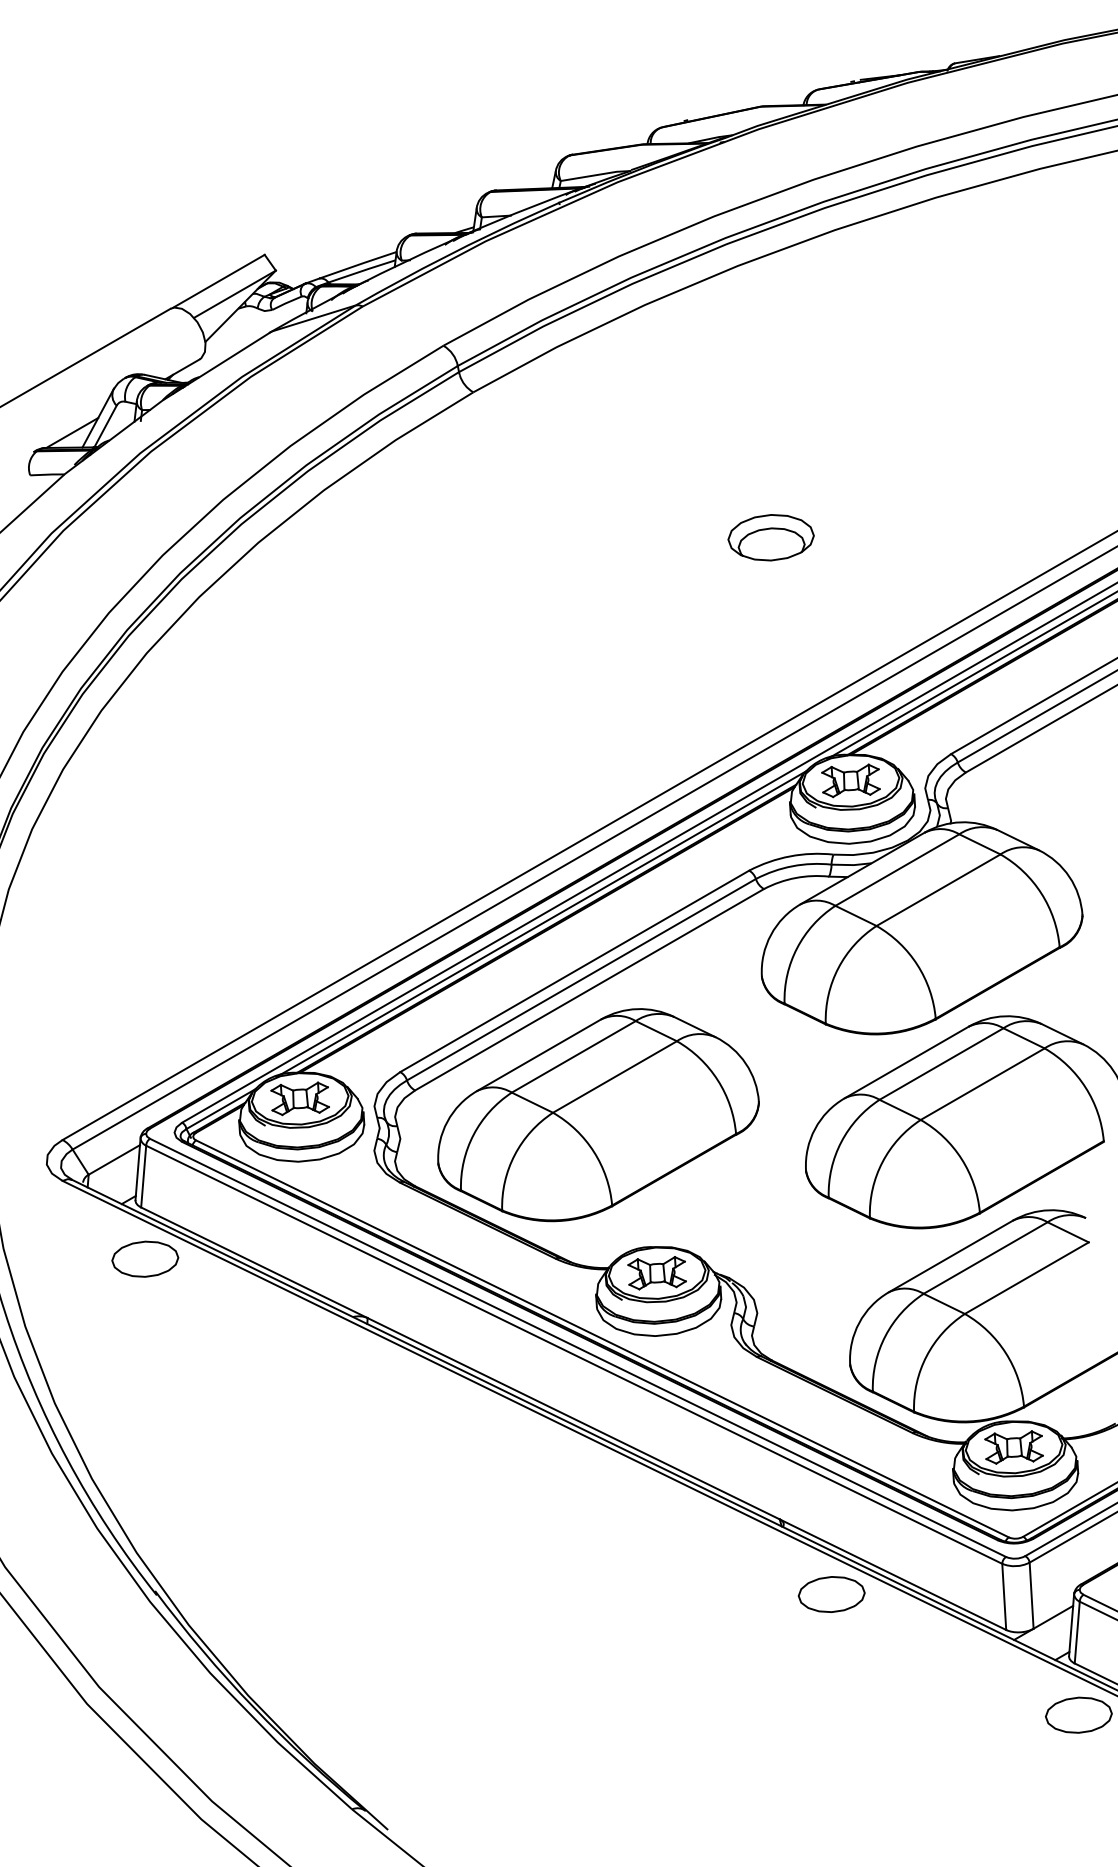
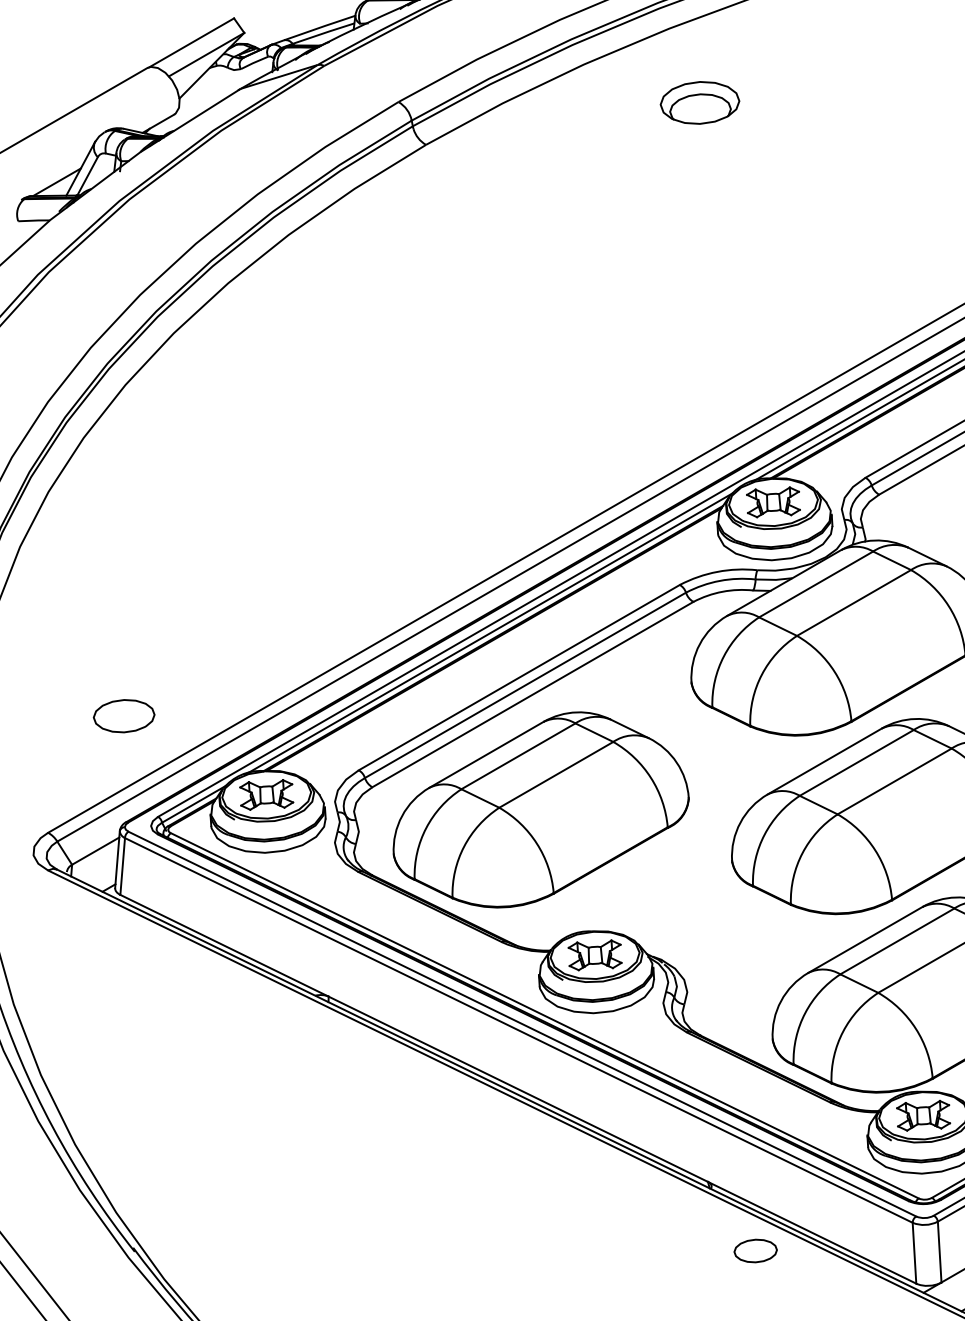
part: (770, 537) -> (699, 102), moved
part: (145, 1258) -> (124, 715), moved
part: (831, 1594) -> (755, 1251), size x0.7

